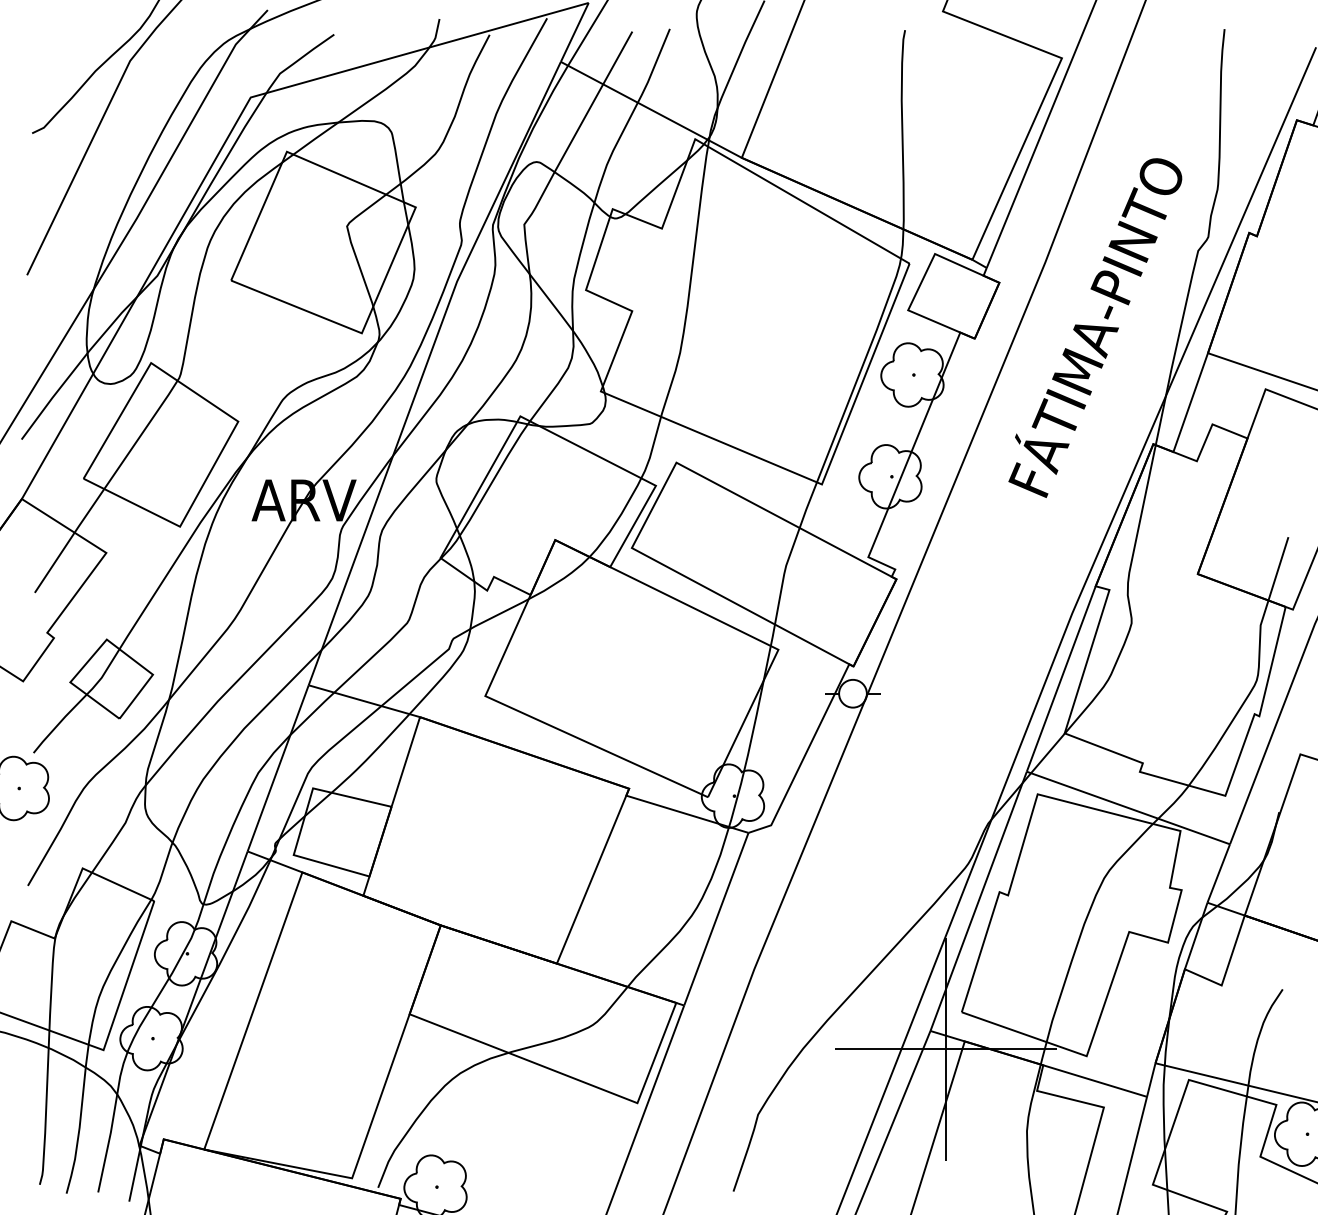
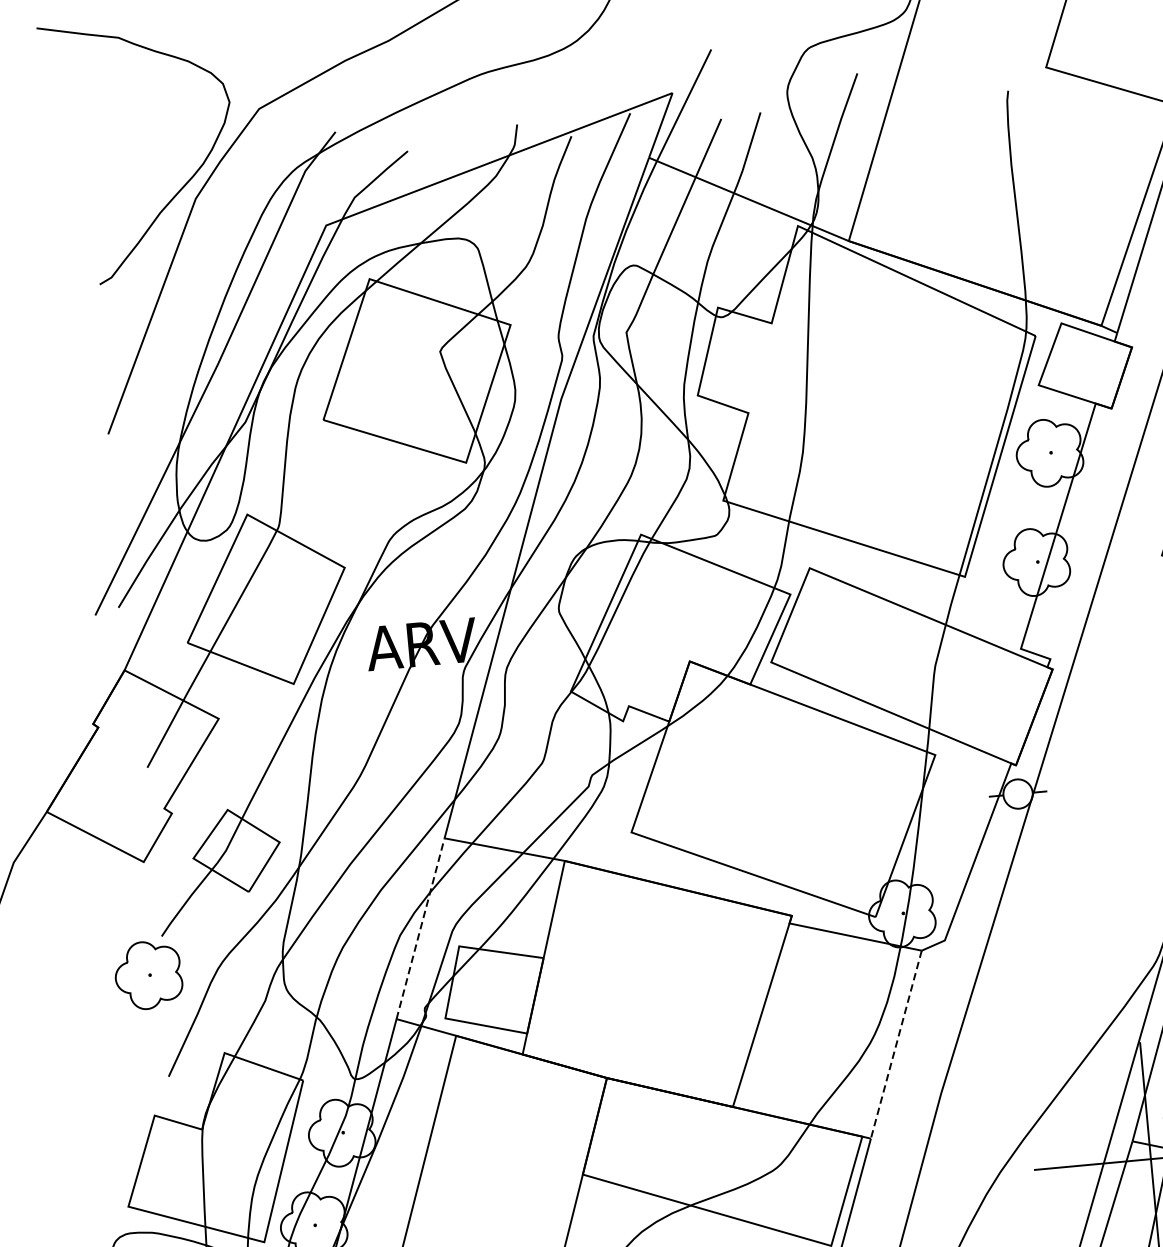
line: (278, 768) -> (420, 928), solid -> dashed
line: (716, 919) -> (896, 1044), solid -> dashed

